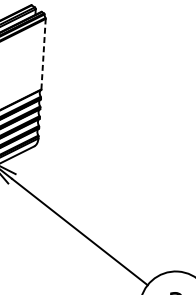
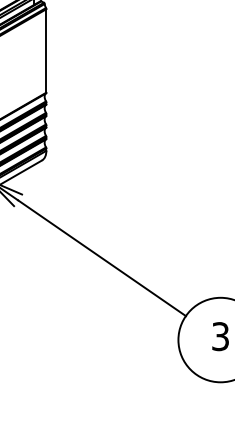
line: (43, 53) -> (46, 50), dashed -> solid

